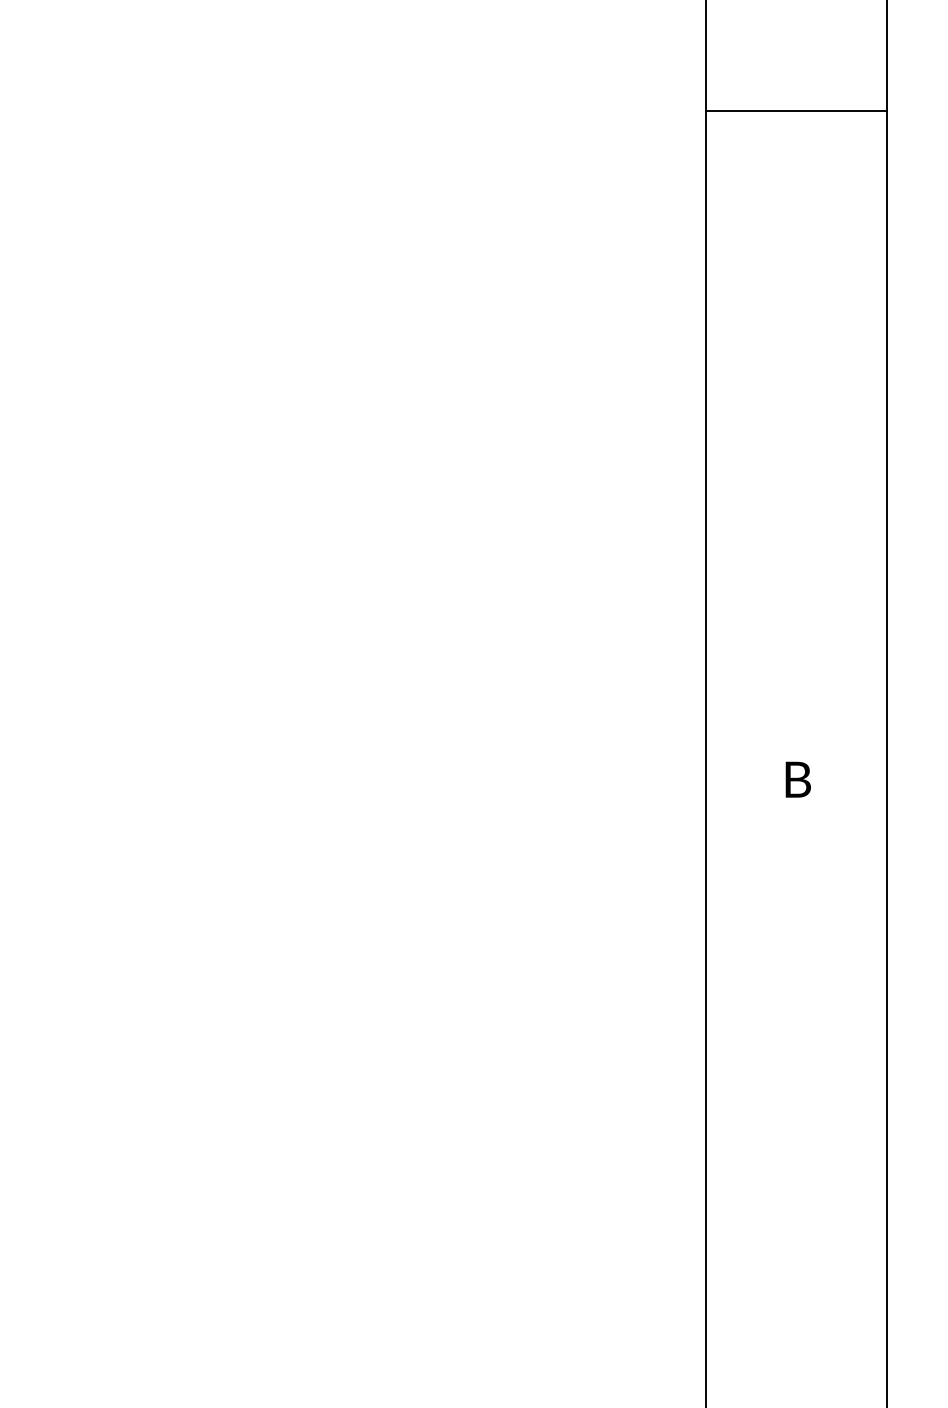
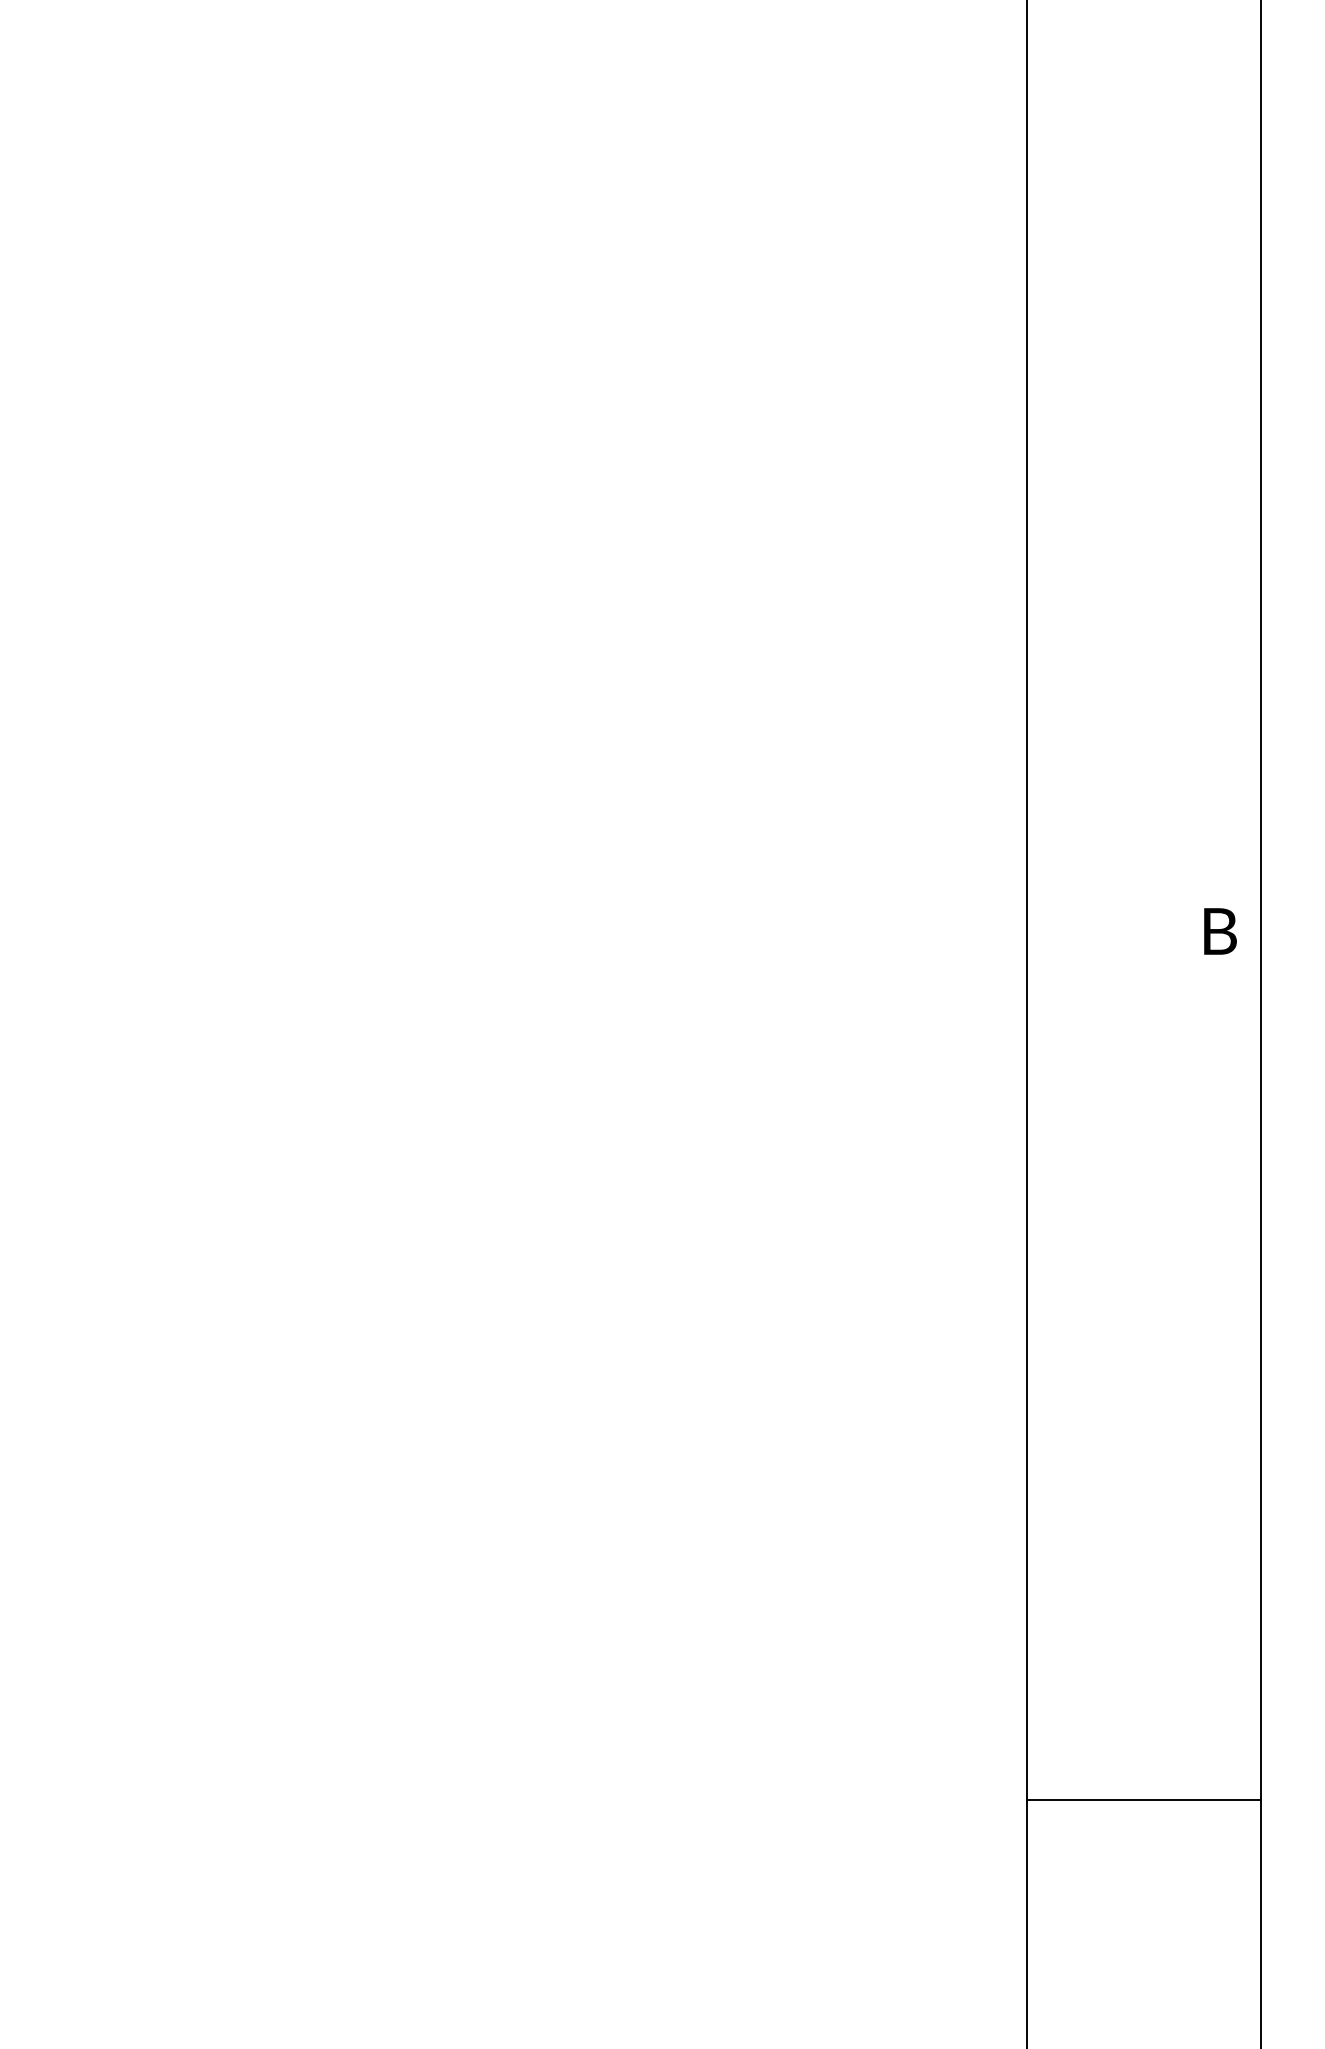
line: (796, 110) -> (1143, 62), removed
text: (798, 779) -> (1220, 931), moved

